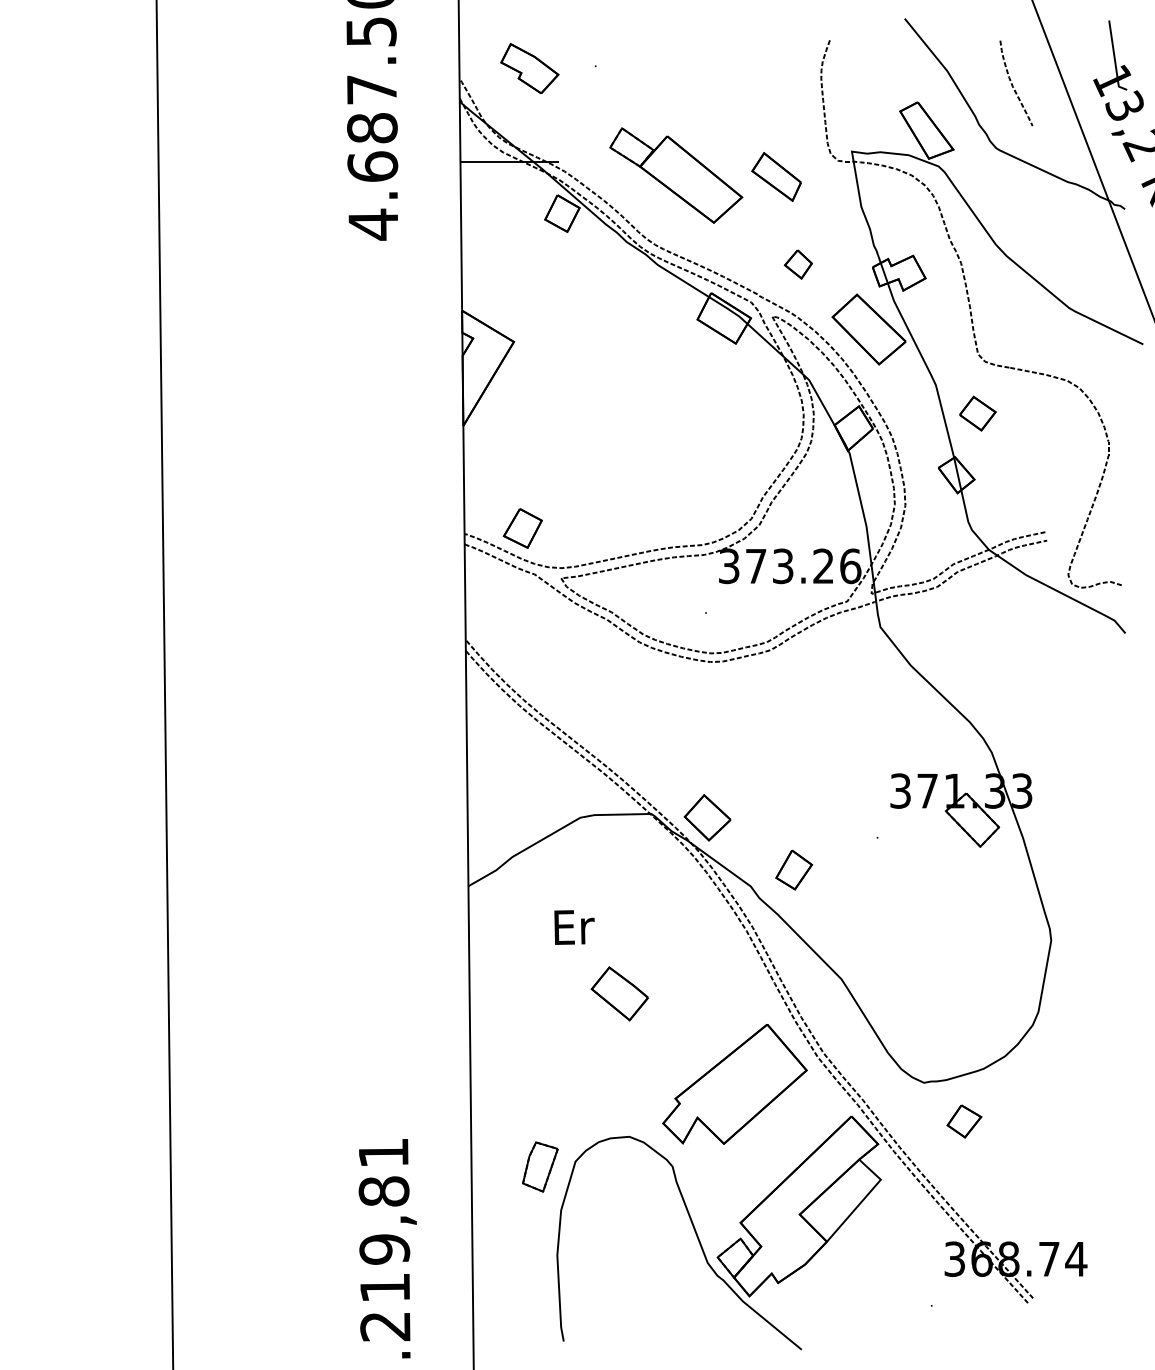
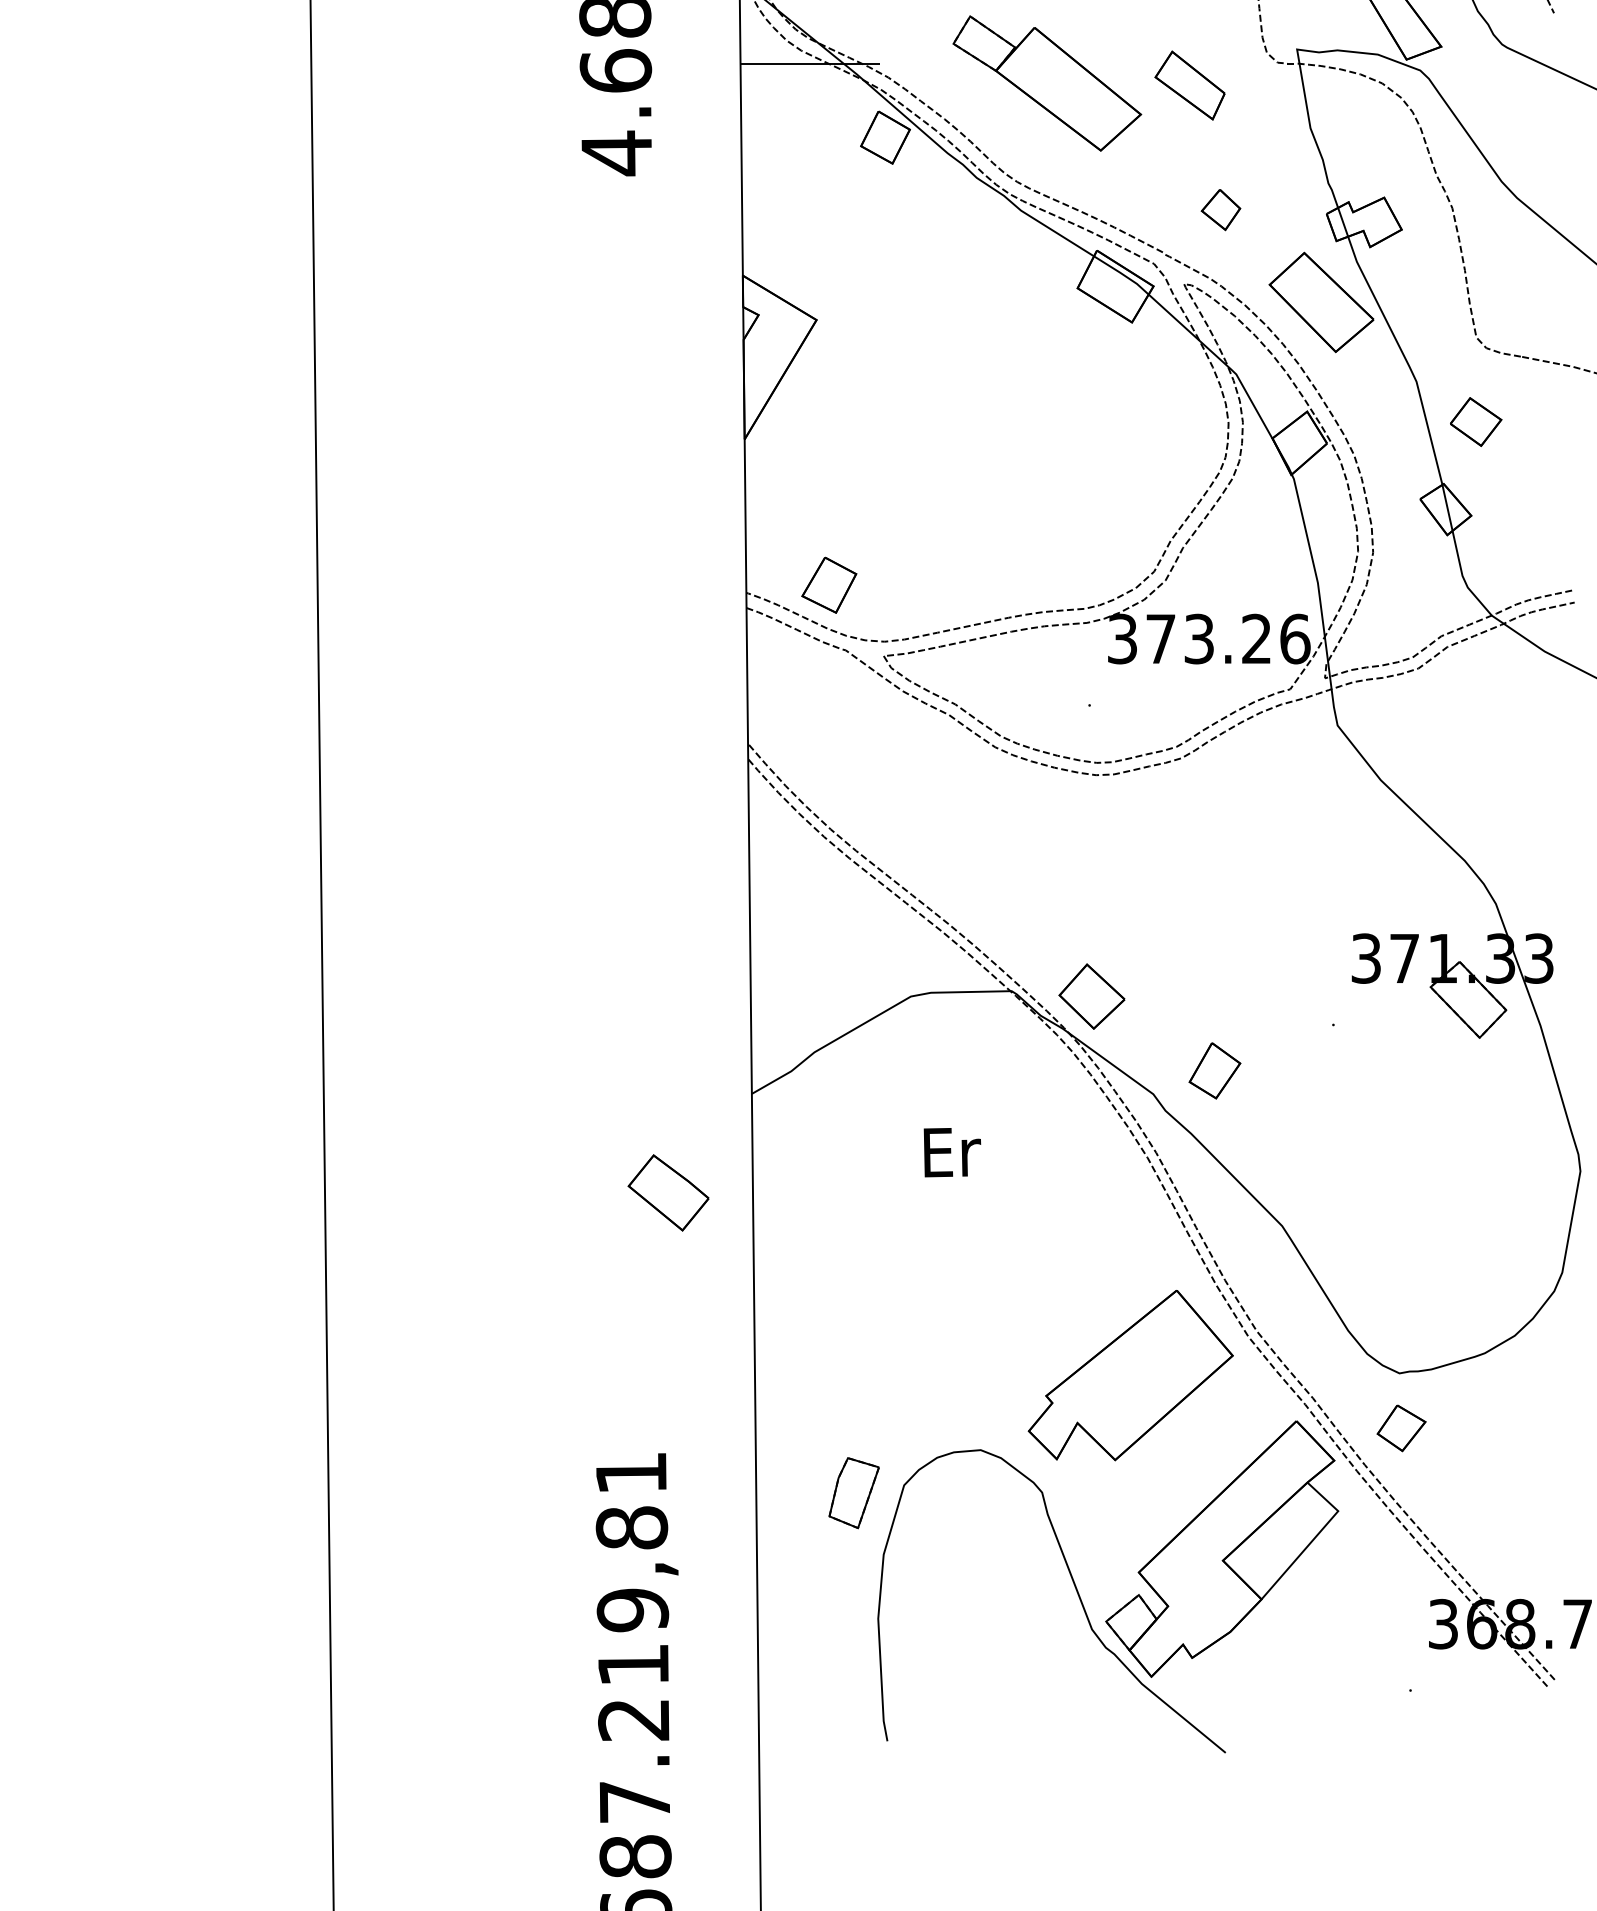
text: (574, 927) -> (952, 1152), moved
part: (619, 993) -> (668, 1192), moved
part: (964, 1121) -> (1401, 1428), moved

